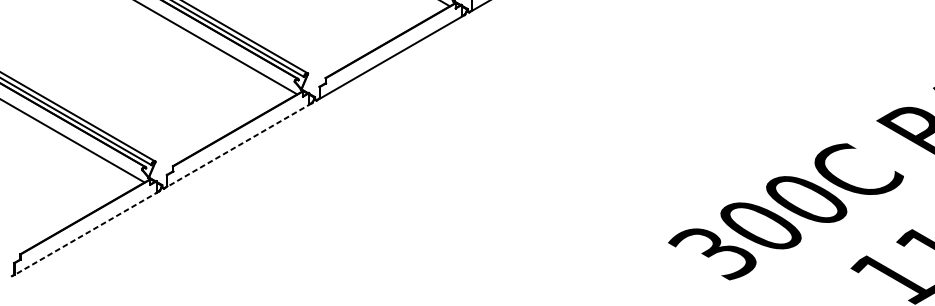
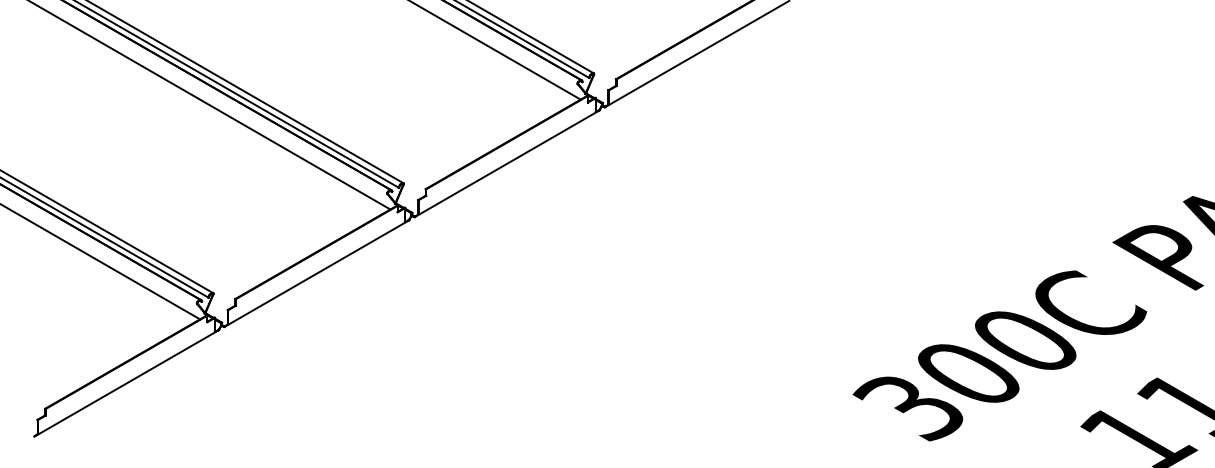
line: (238, 145) -> (316, 273), dashed -> solid
line: (85, 233) -> (126, 383), dashed -> solid

